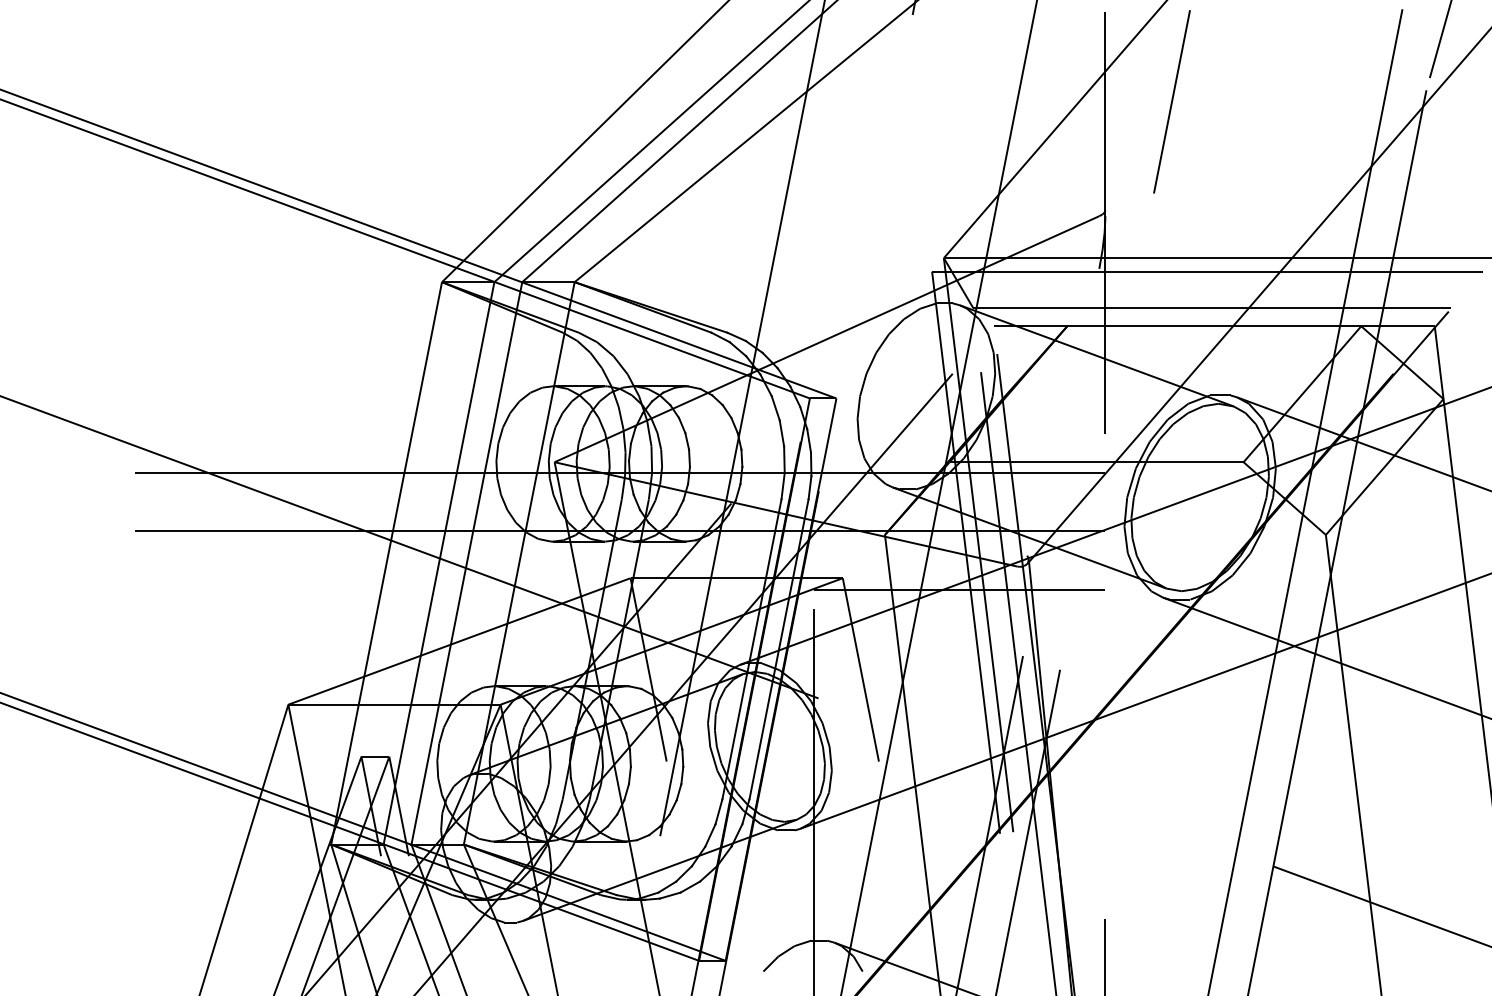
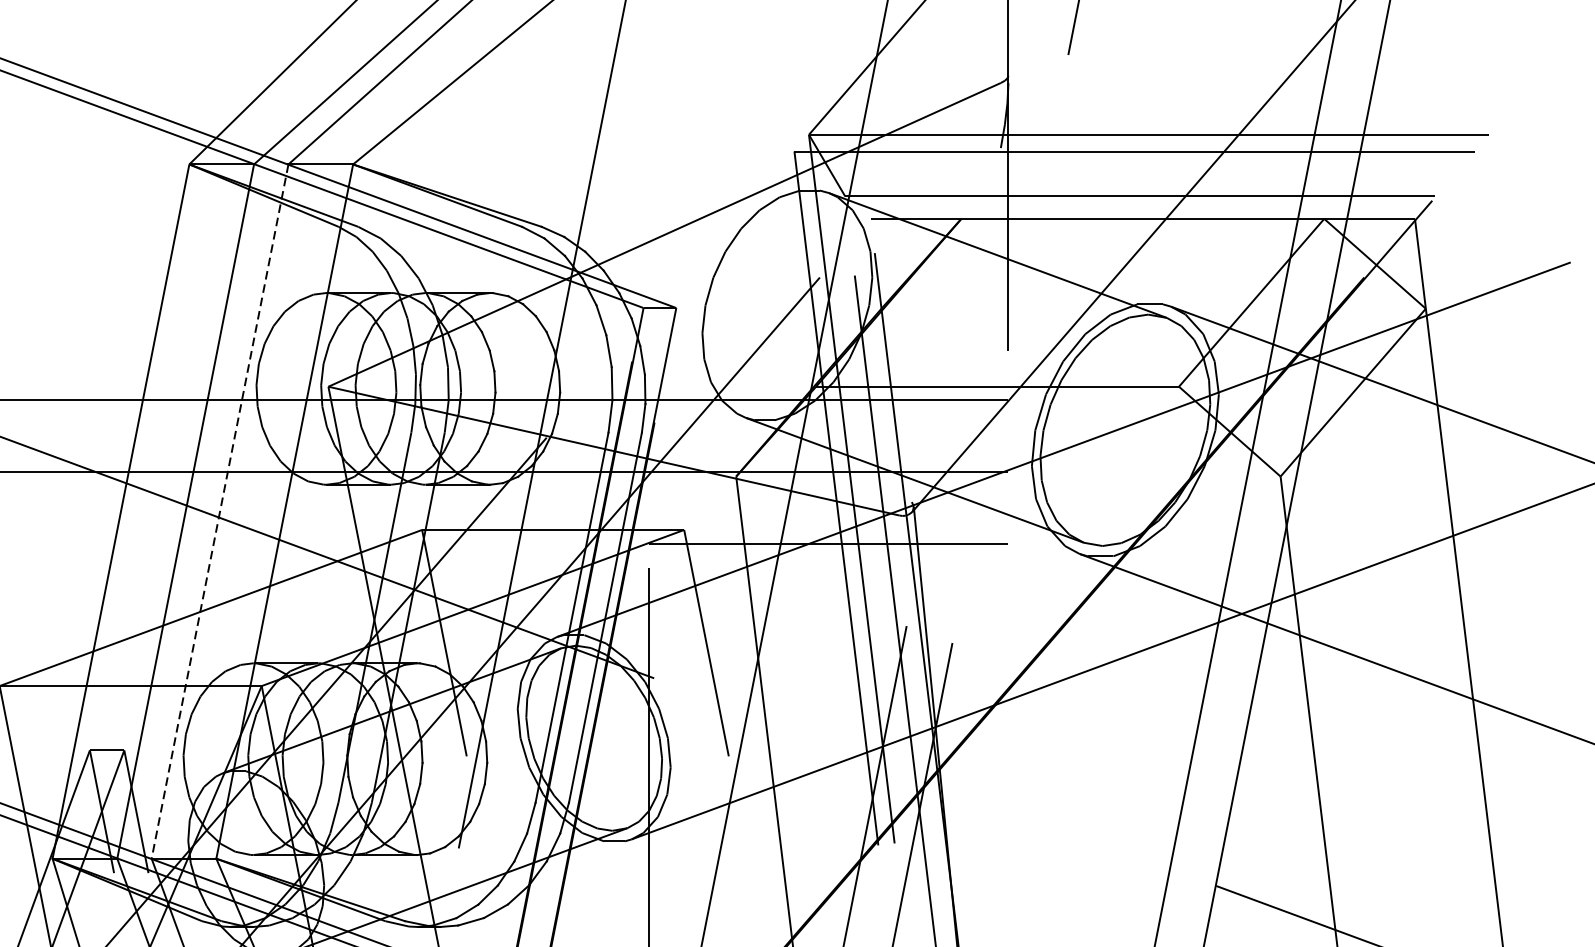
line: (466, 563) -> (219, 511), solid -> dashed

